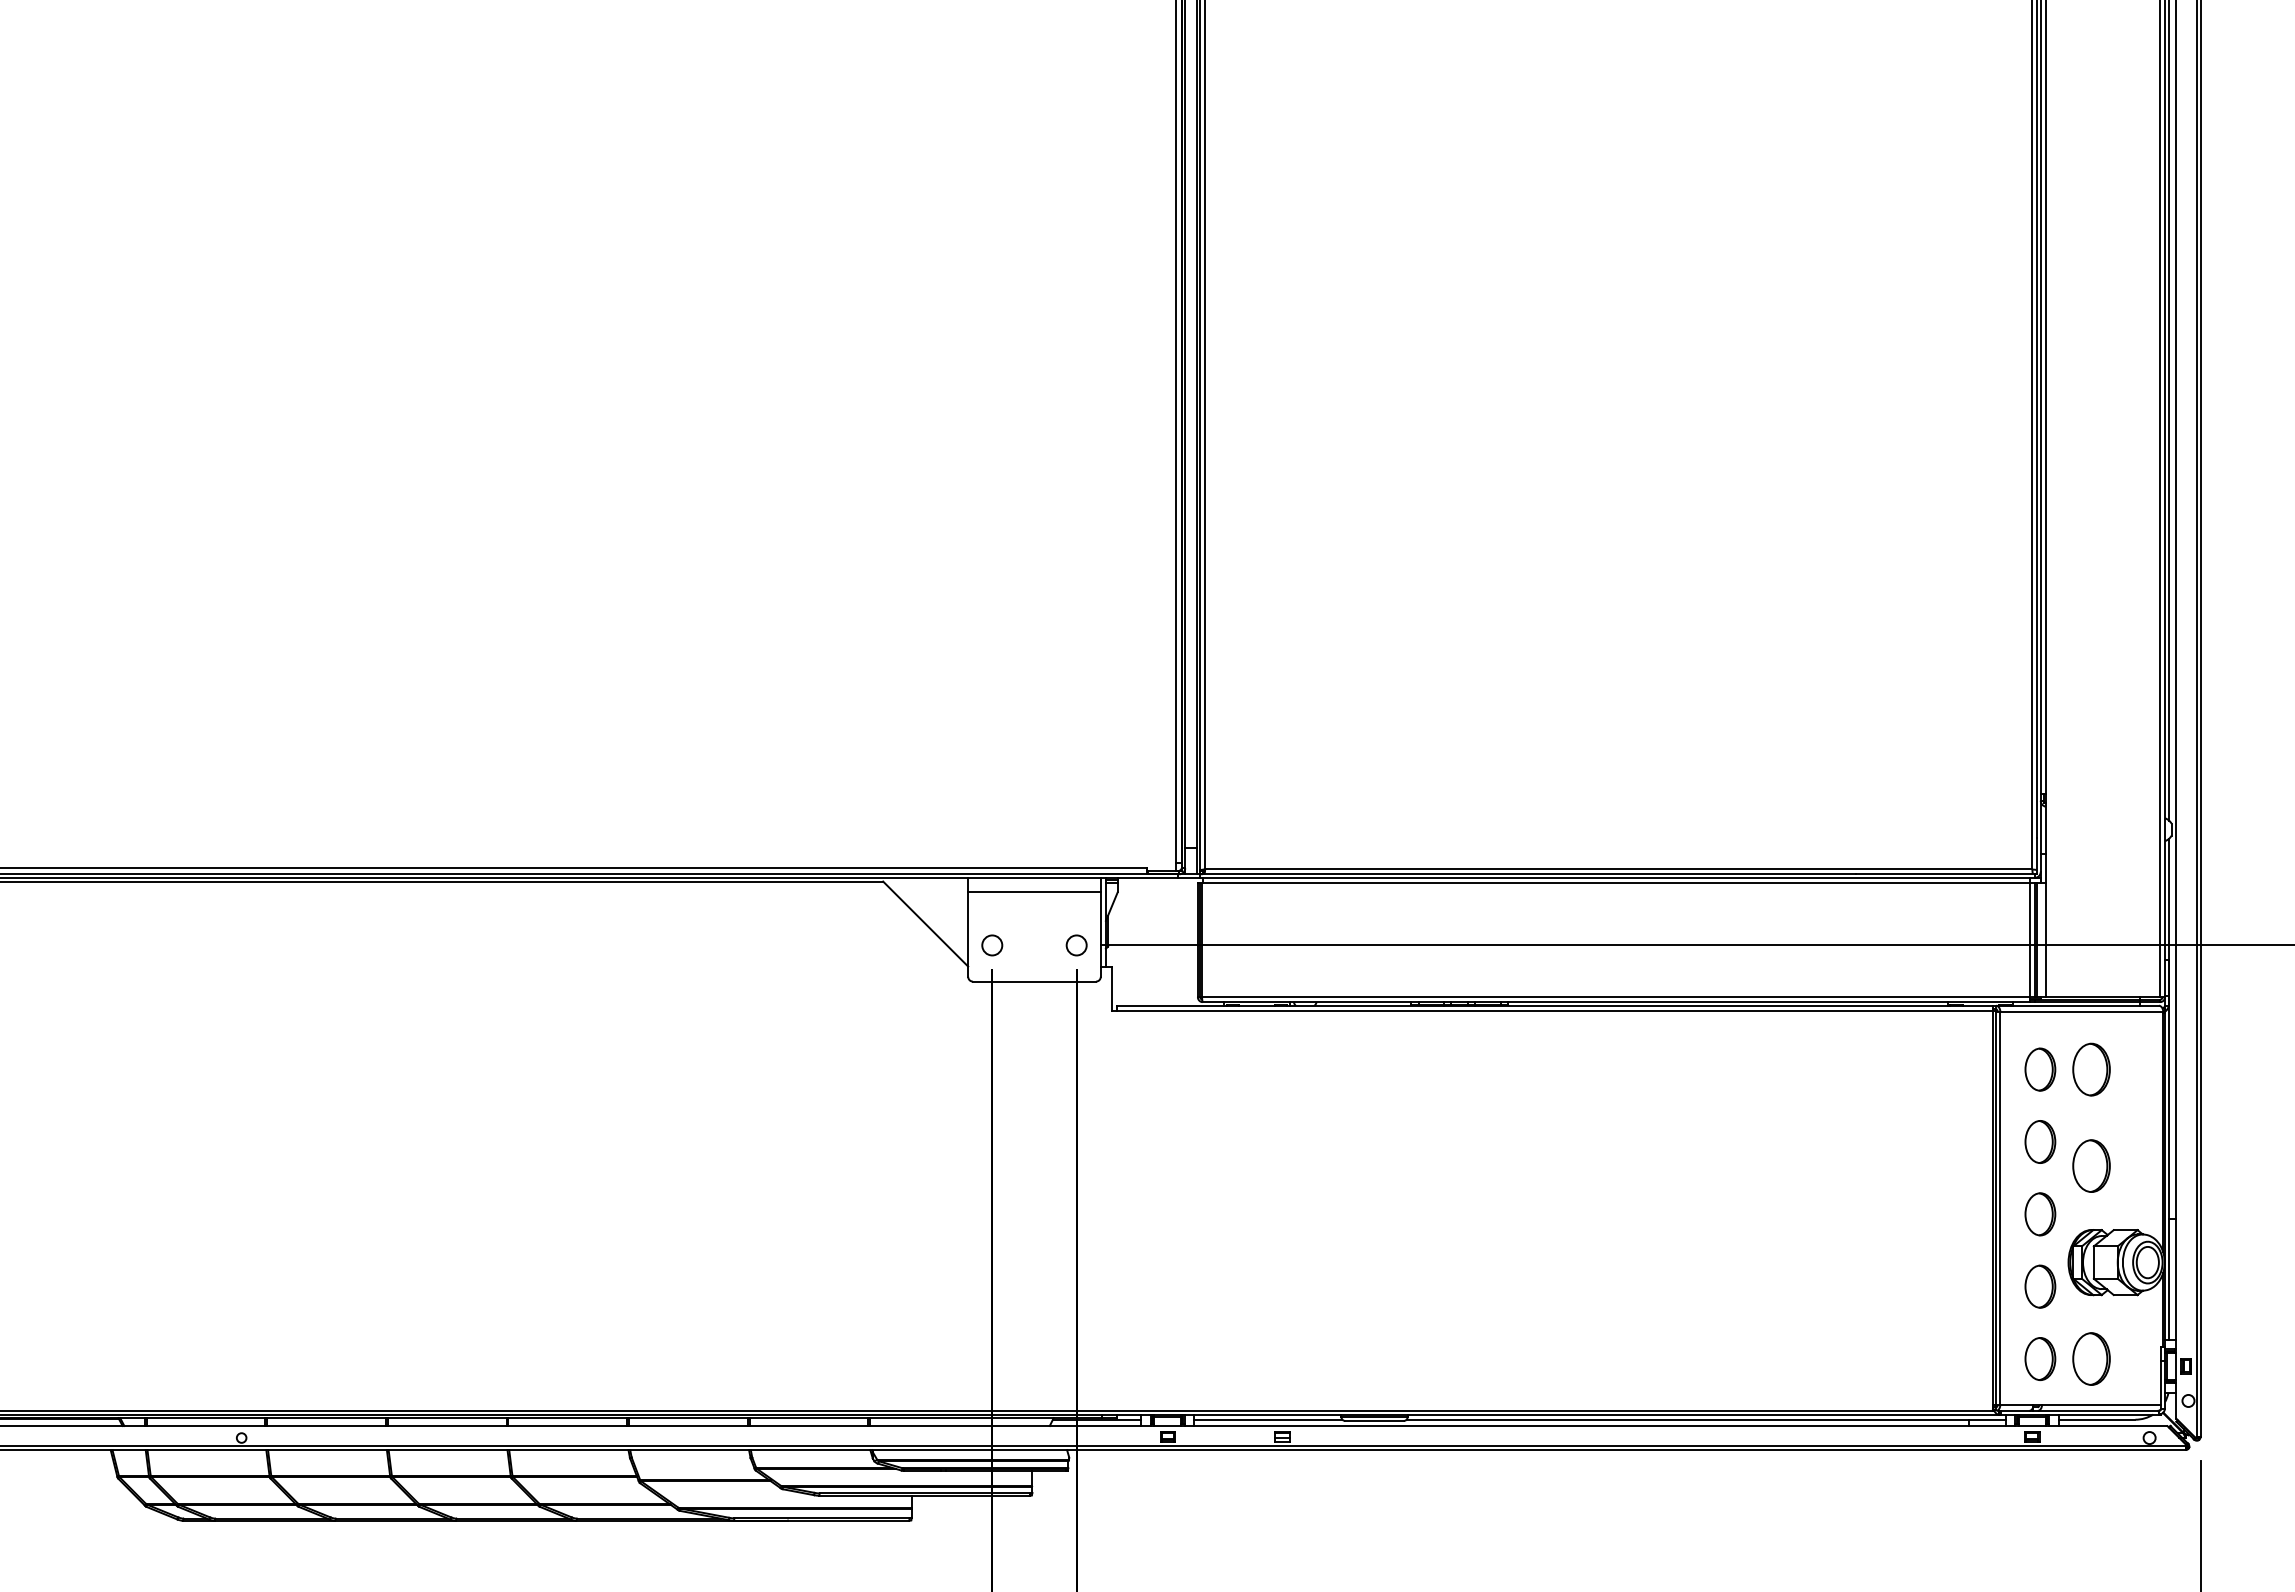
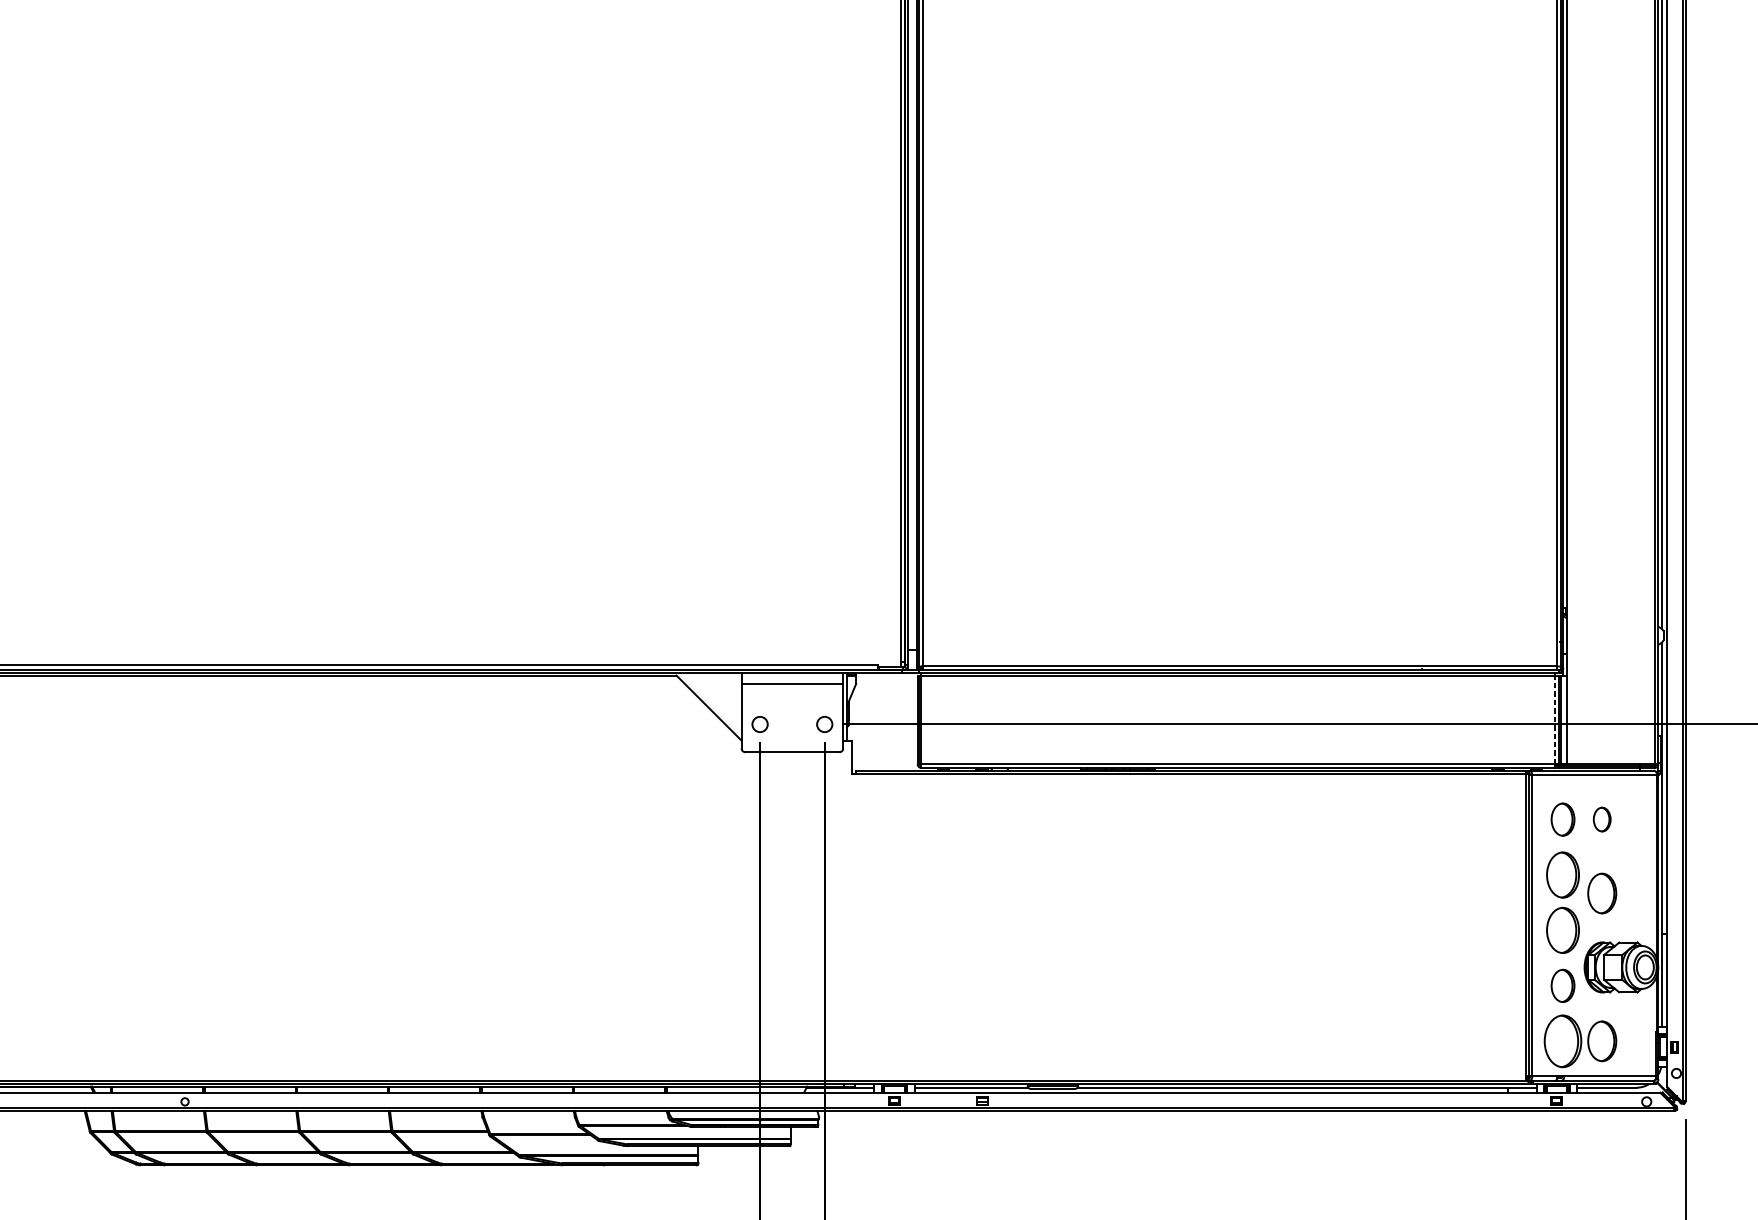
line: (2029, 939) -> (1554, 719), solid -> dashed
part: (2091, 1069) -> (1602, 819), size x0.6
part: (2040, 1141) -> (1563, 874), size x1.4
part: (2040, 1214) -> (1563, 930), size x1.4
part: (2040, 1358) -> (1563, 1040), size x1.6

